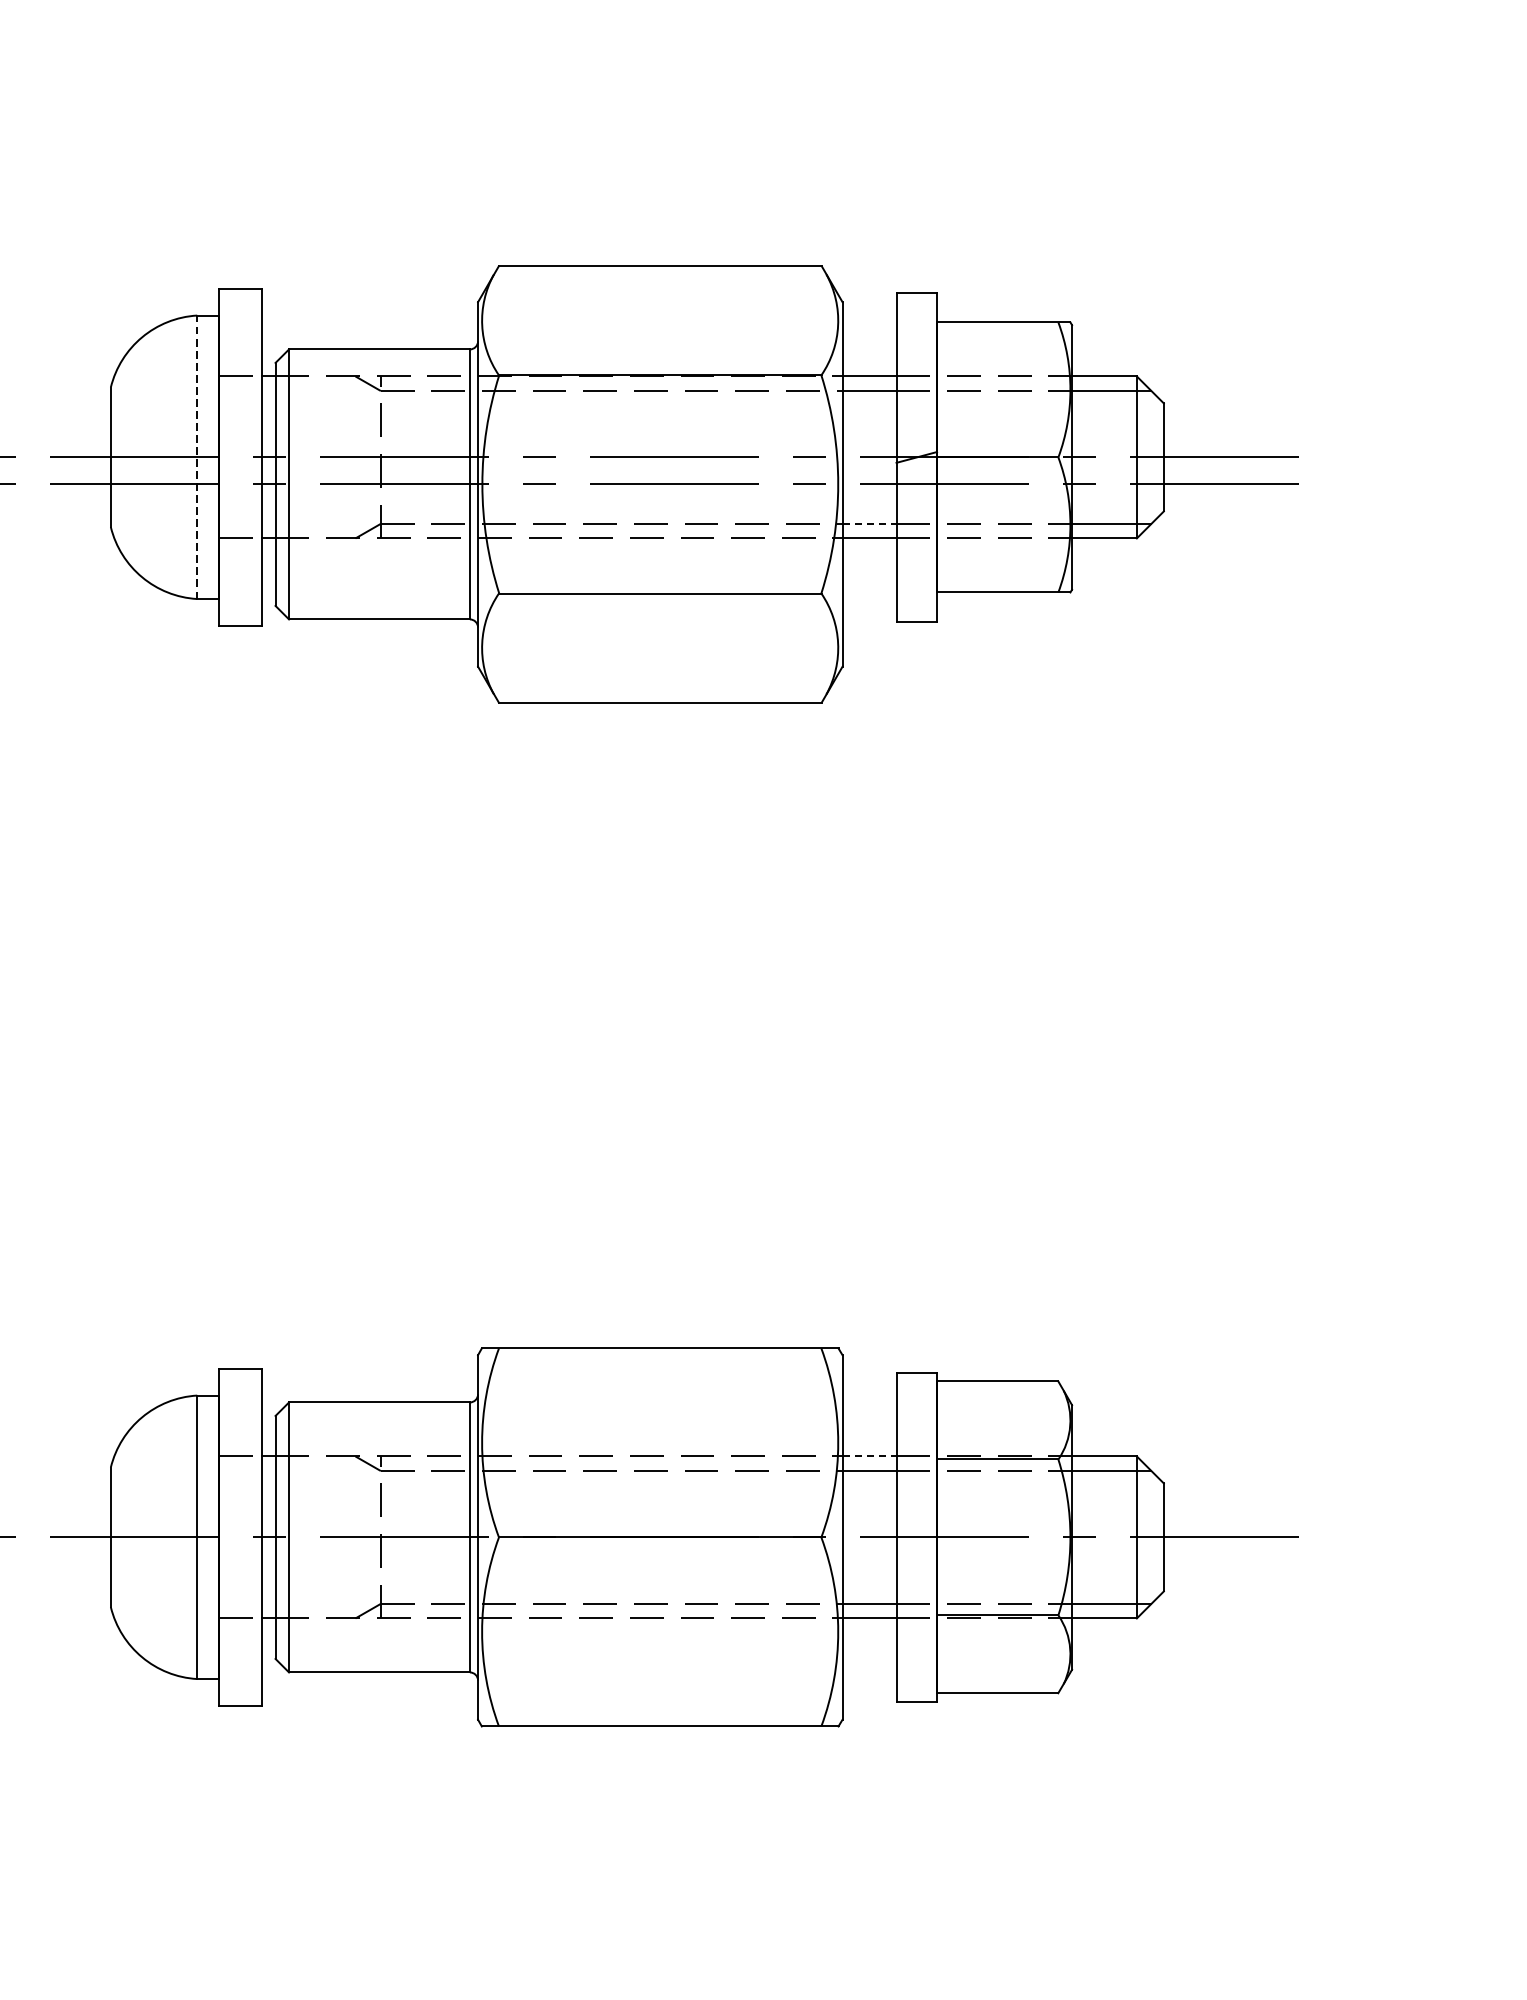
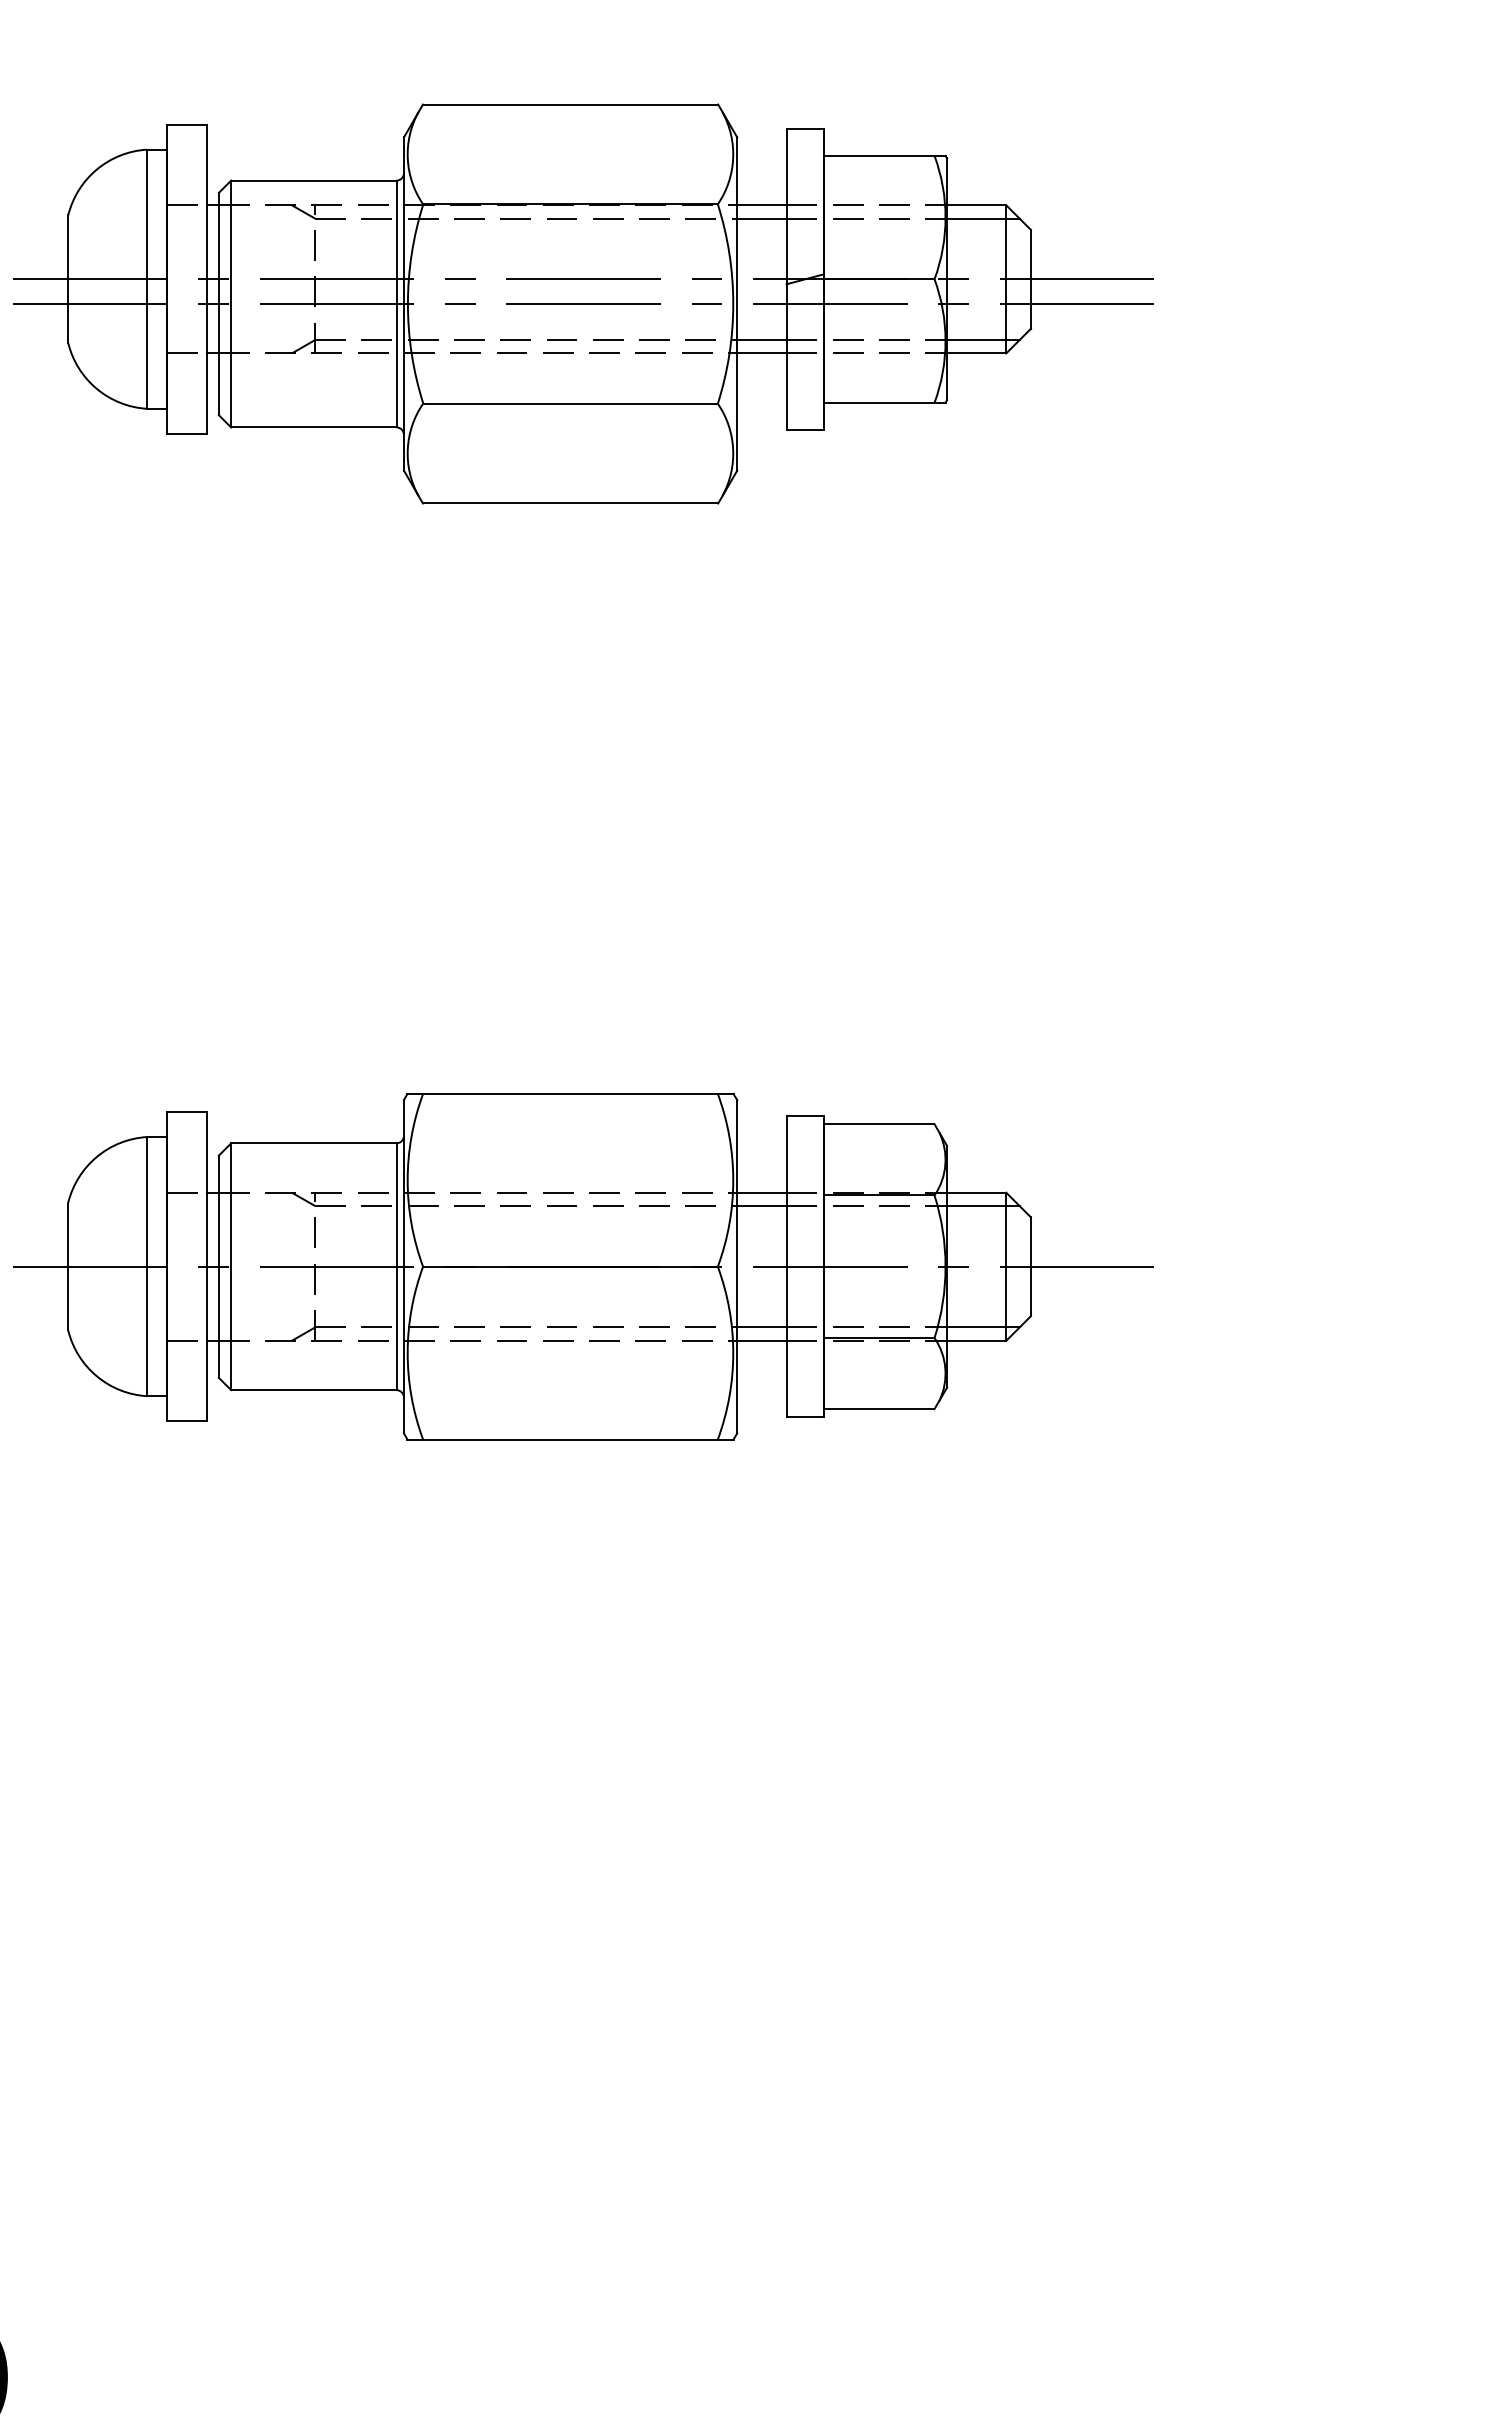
line: (197, 457) -> (147, 279), dashed -> solid
line: (869, 524) -> (761, 340), dashed -> solid
line: (869, 1456) -> (761, 1192), dashed -> solid

